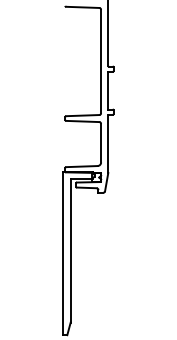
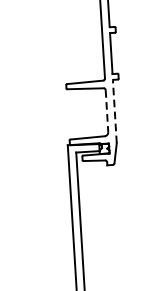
line: (101, 143) -> (107, 111), solid -> dashed
line: (108, 144) -> (115, 112), solid -> dashed

